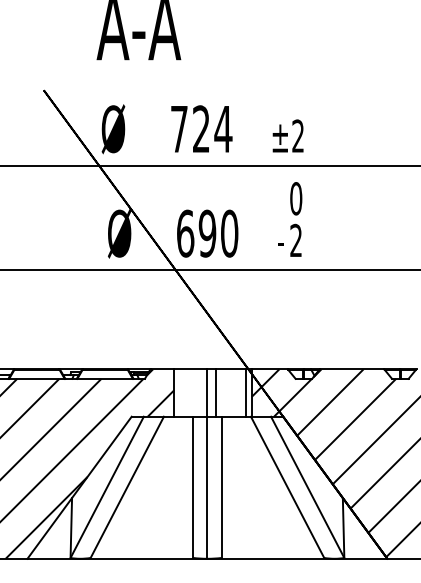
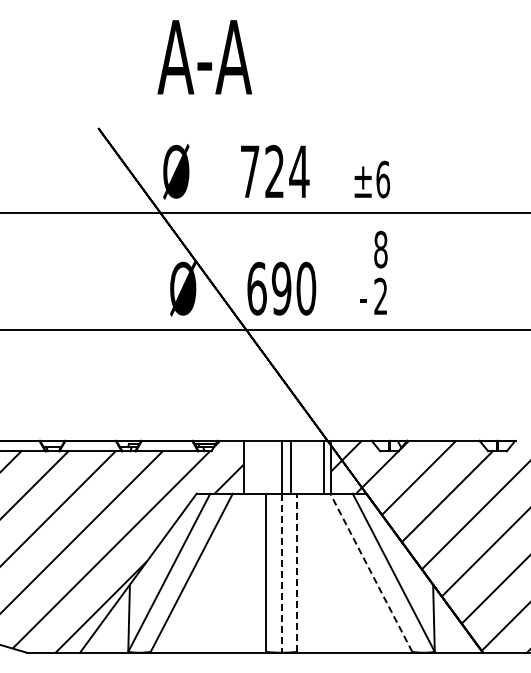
text: (298, 136) -> (383, 179), ±2 -> ±6
text: (295, 198) -> (380, 249), 0 -> 8
line: (221, 487) -> (297, 572), solid -> dashed
line: (287, 487) -> (371, 572), solid -> dashed
line: (207, 488) -> (281, 573), solid -> dashed

